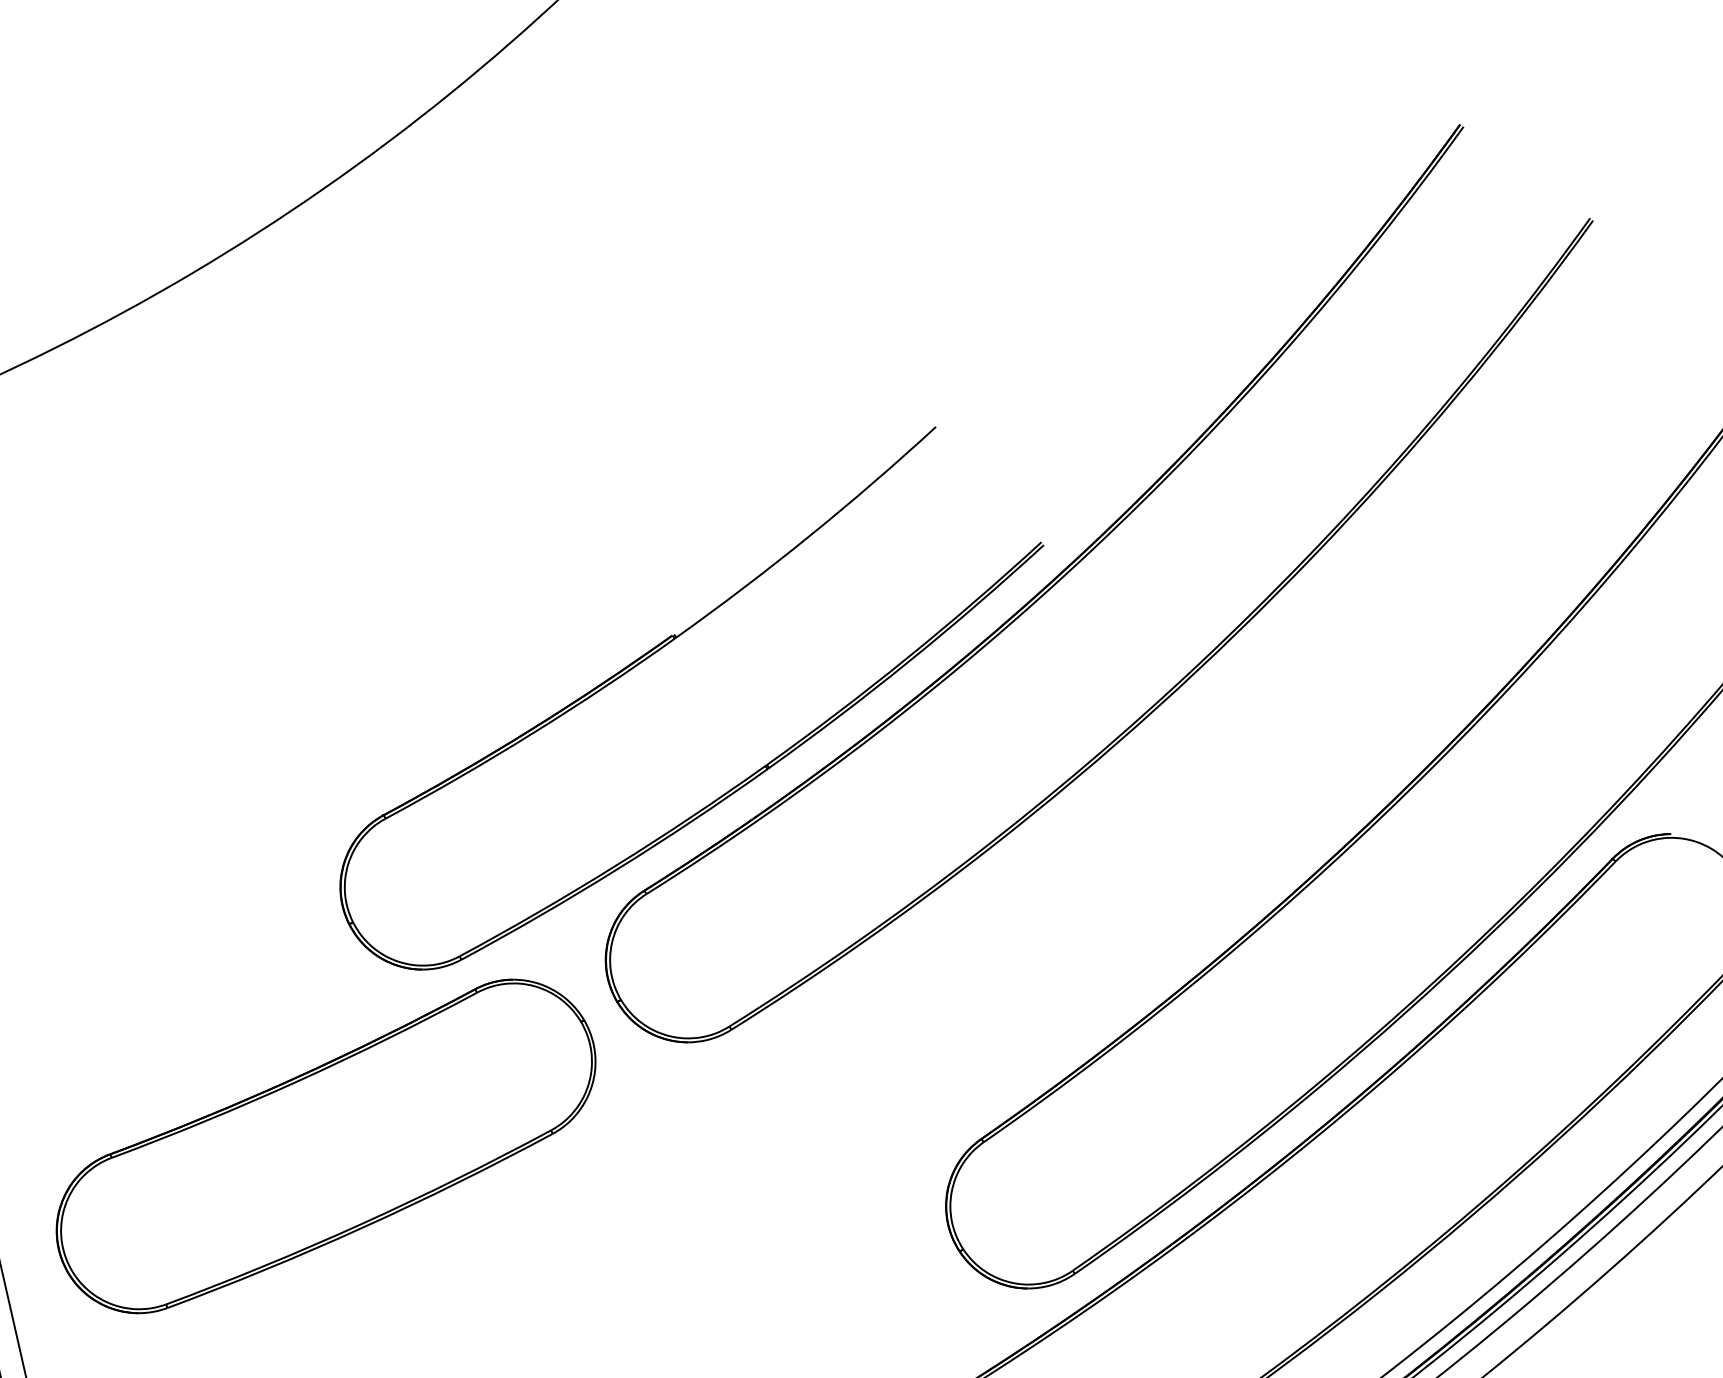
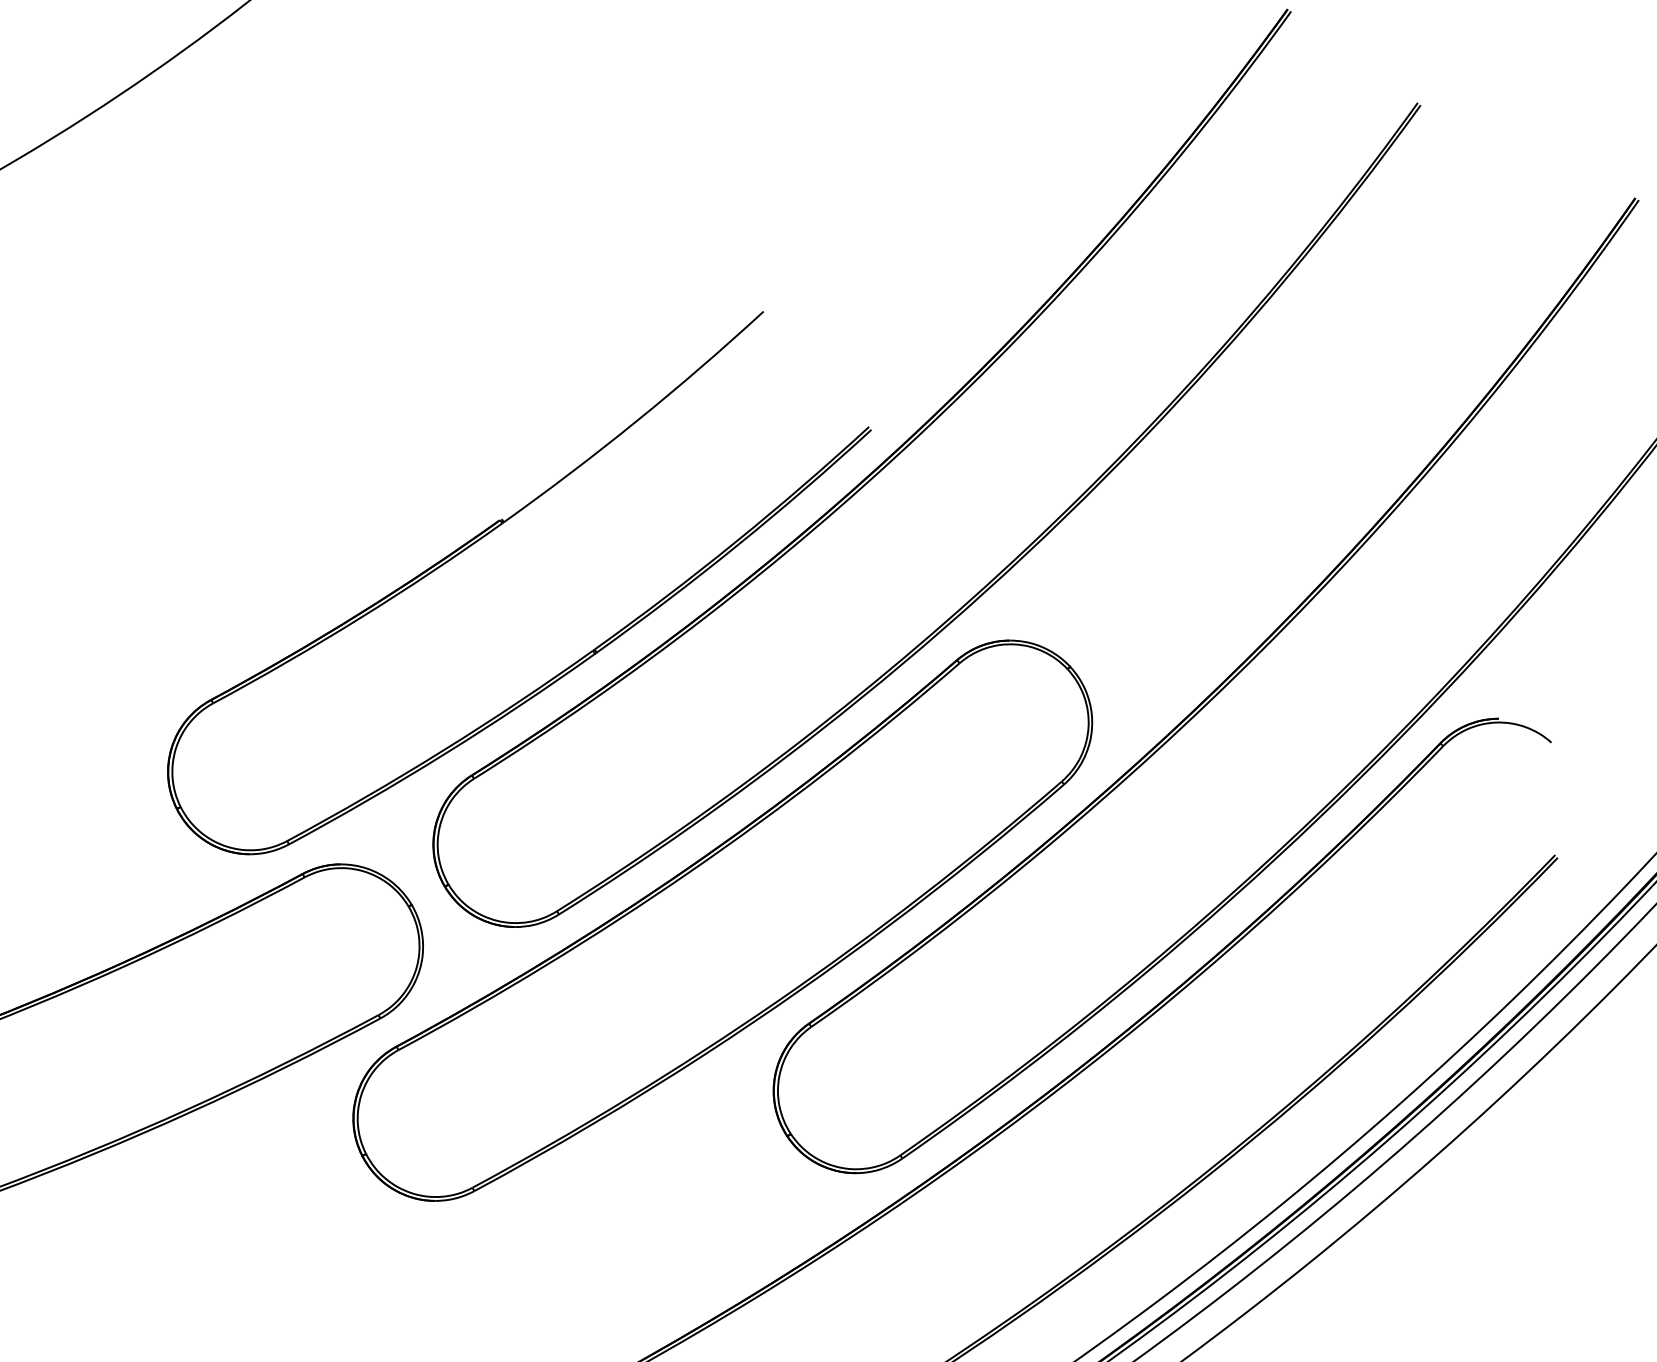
part: (894, 1036) -> (722, 921), added

